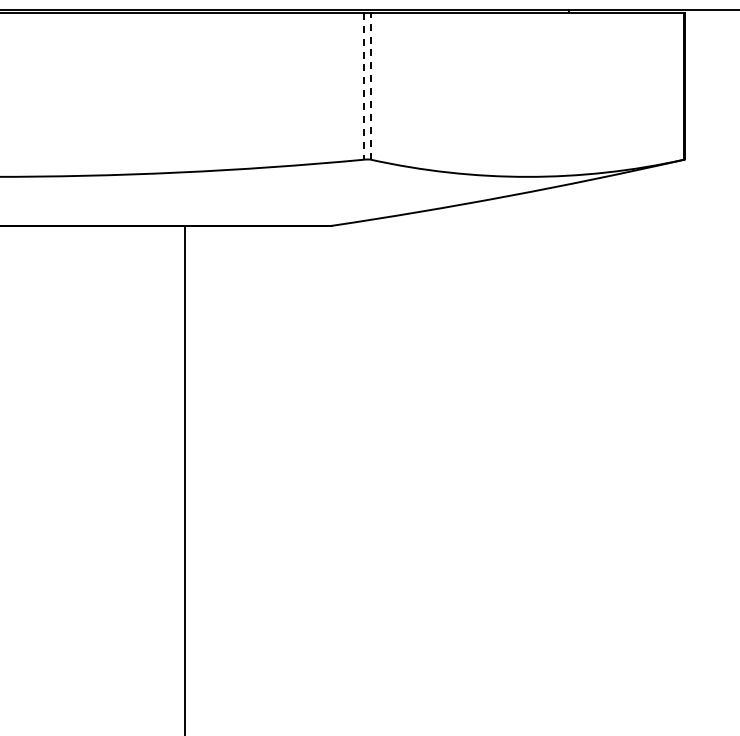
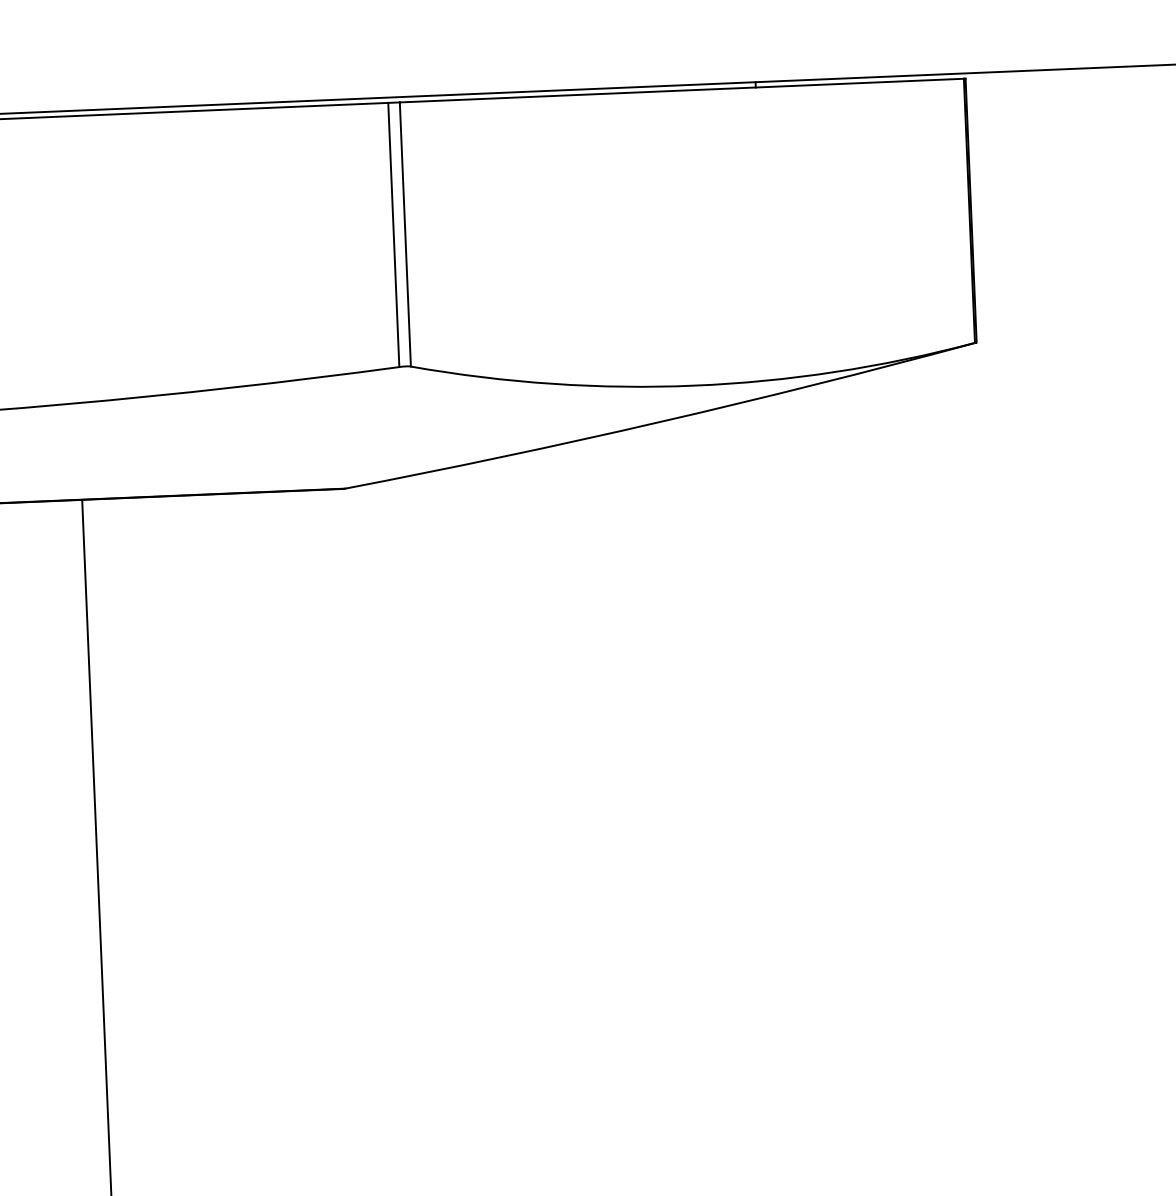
line: (370, 85) -> (404, 233), dashed -> solid
line: (364, 86) -> (394, 235), dashed -> solid

